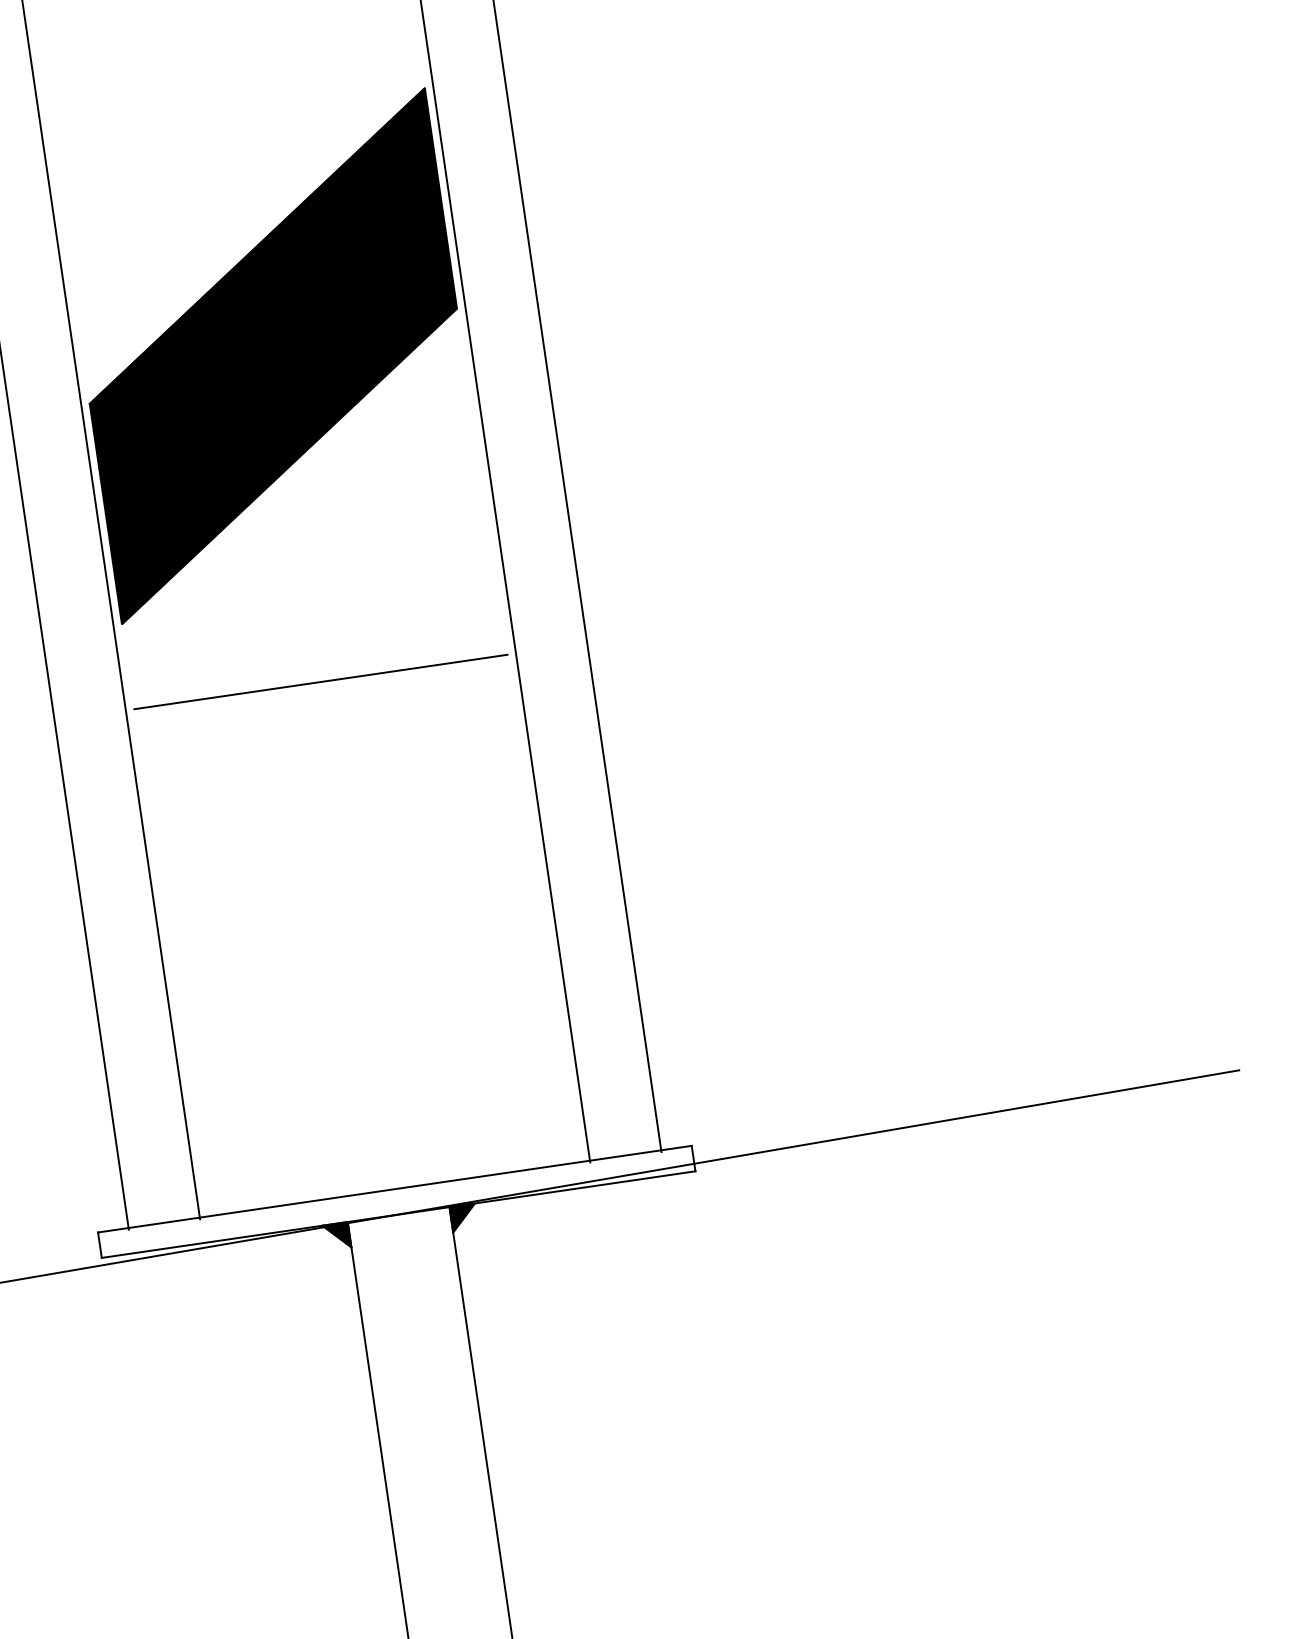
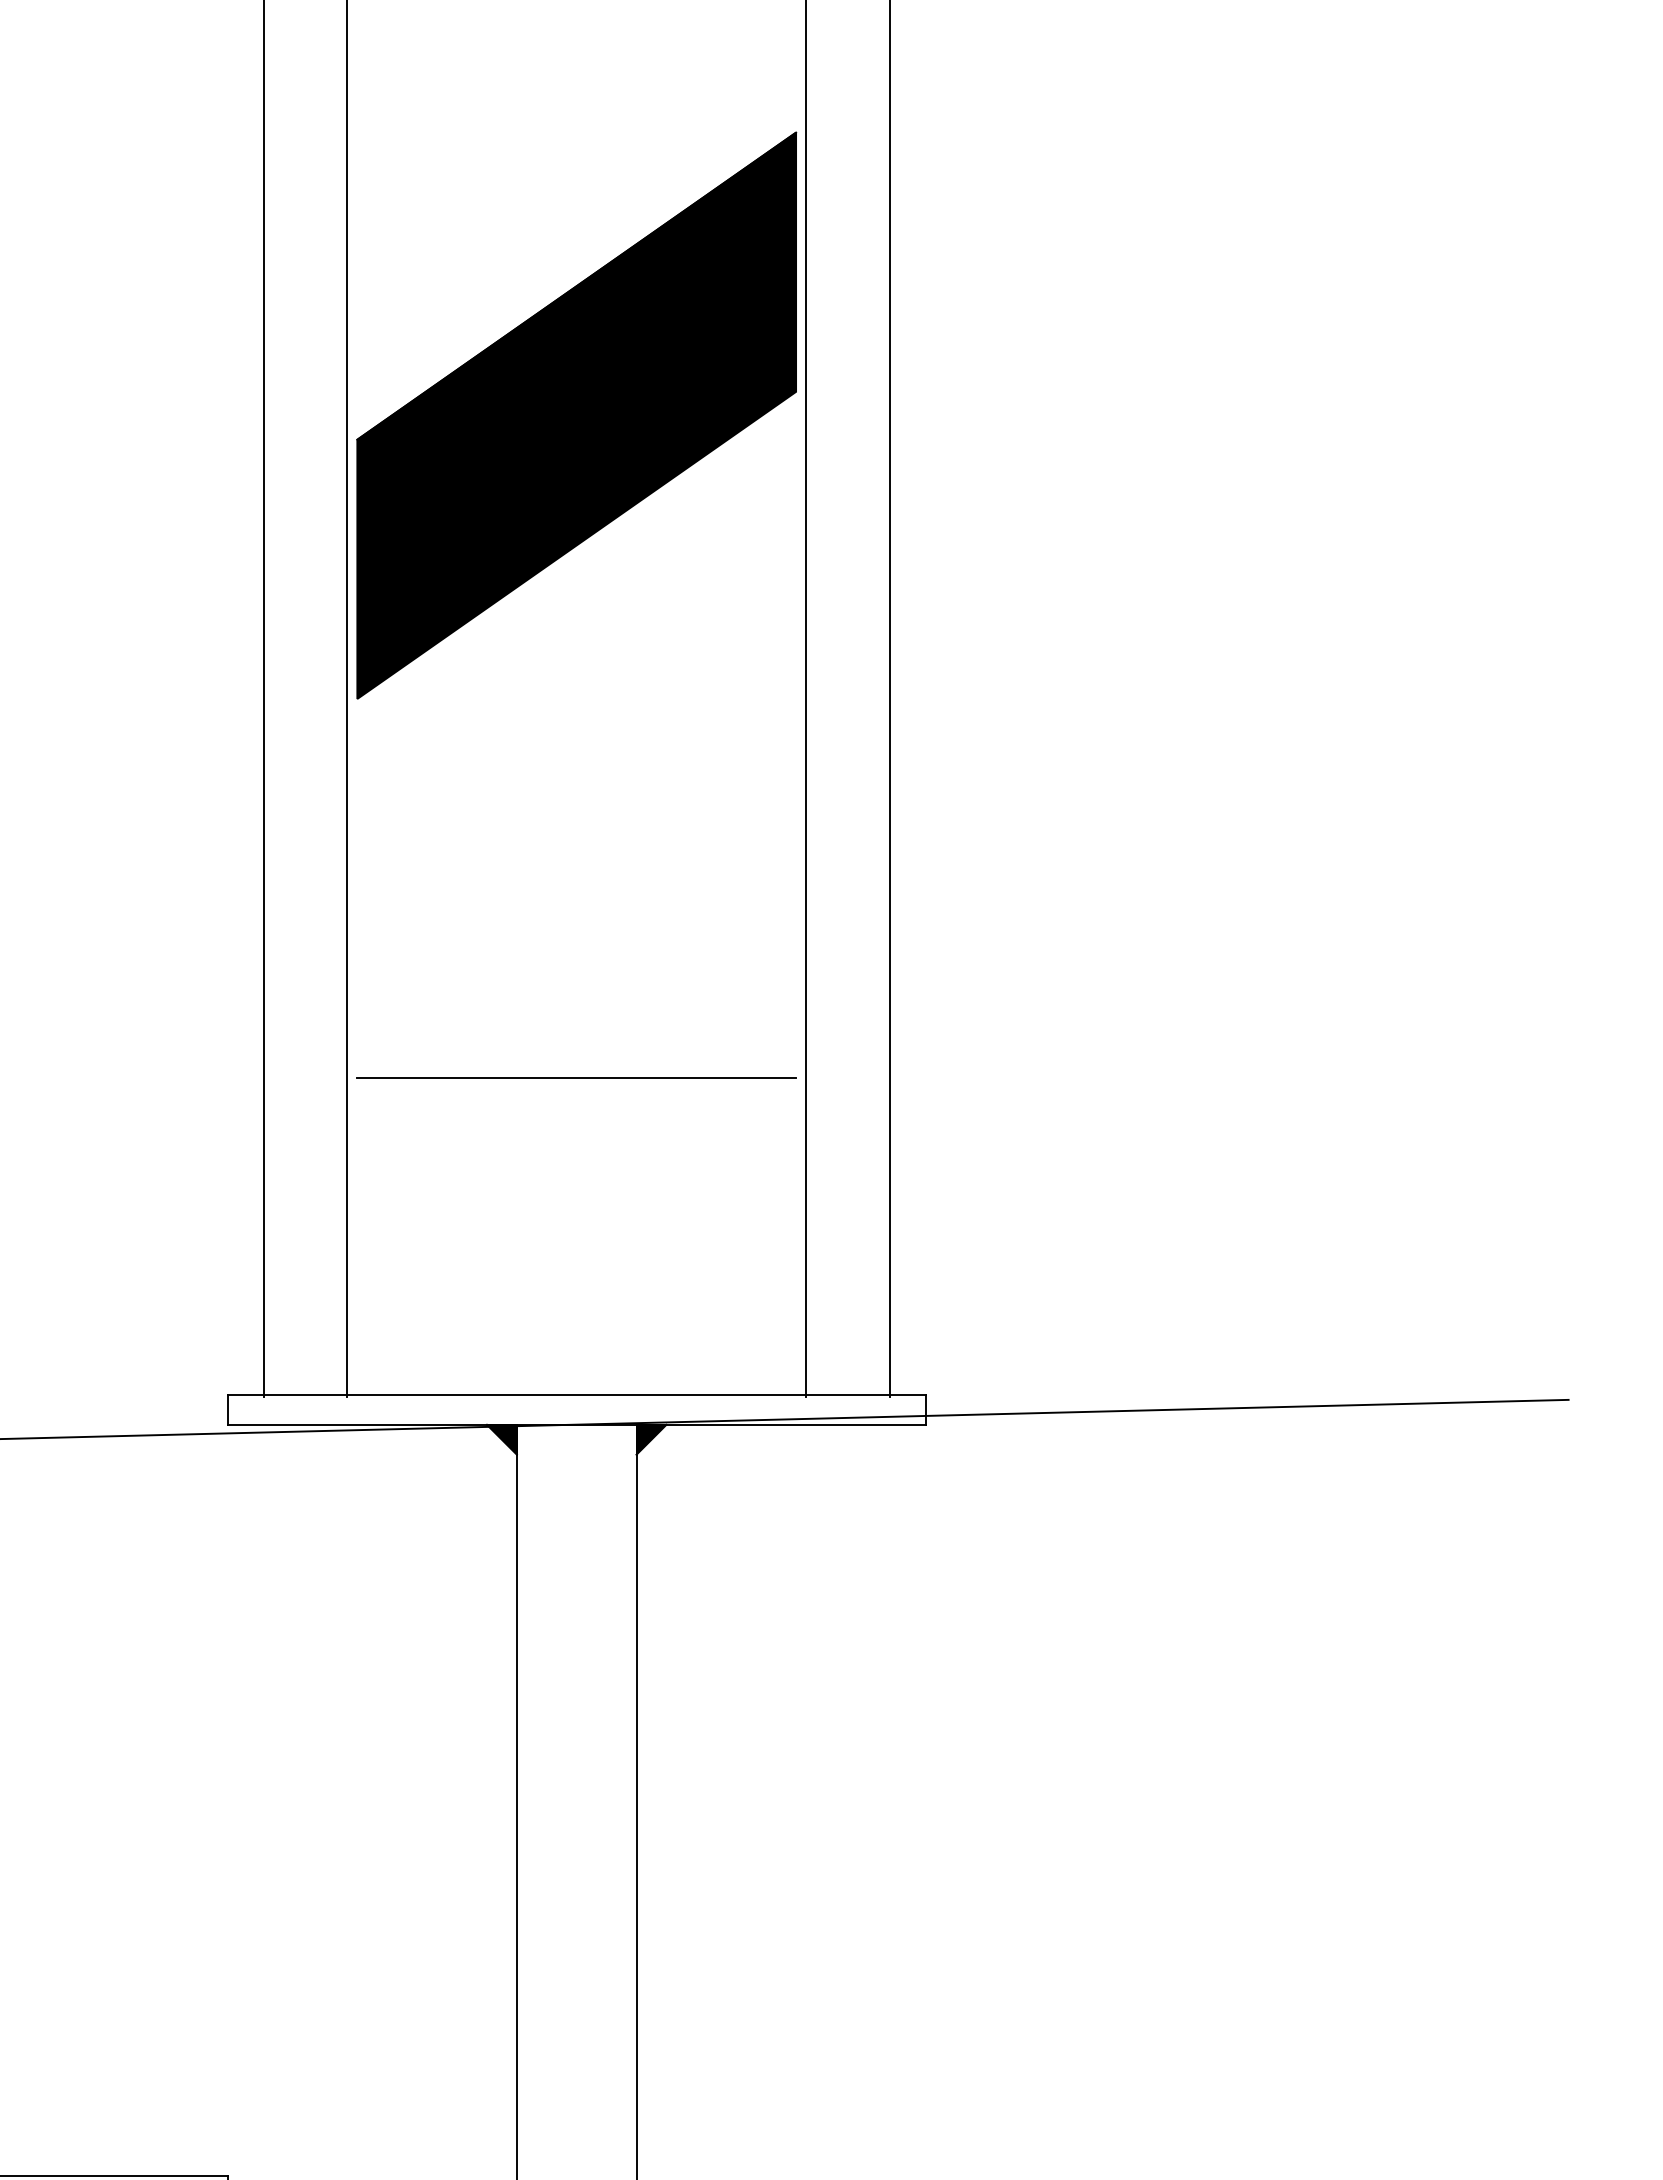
line: (320, 681) -> (576, 1077), moved

